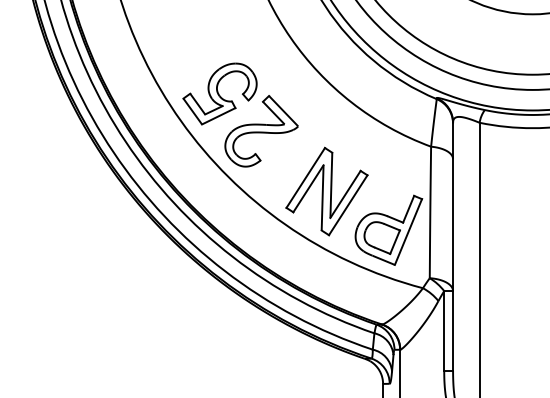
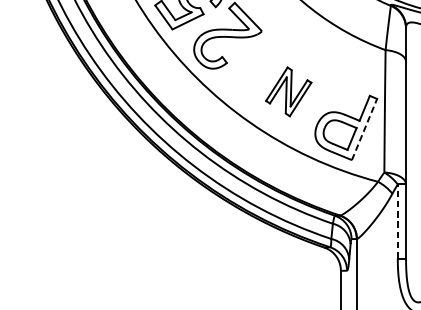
part: (326, 191) -> (288, 91), size x0.6
line: (408, 232) -> (364, 129), solid -> dashed
line: (444, 330) -> (398, 221), solid -> dashed

